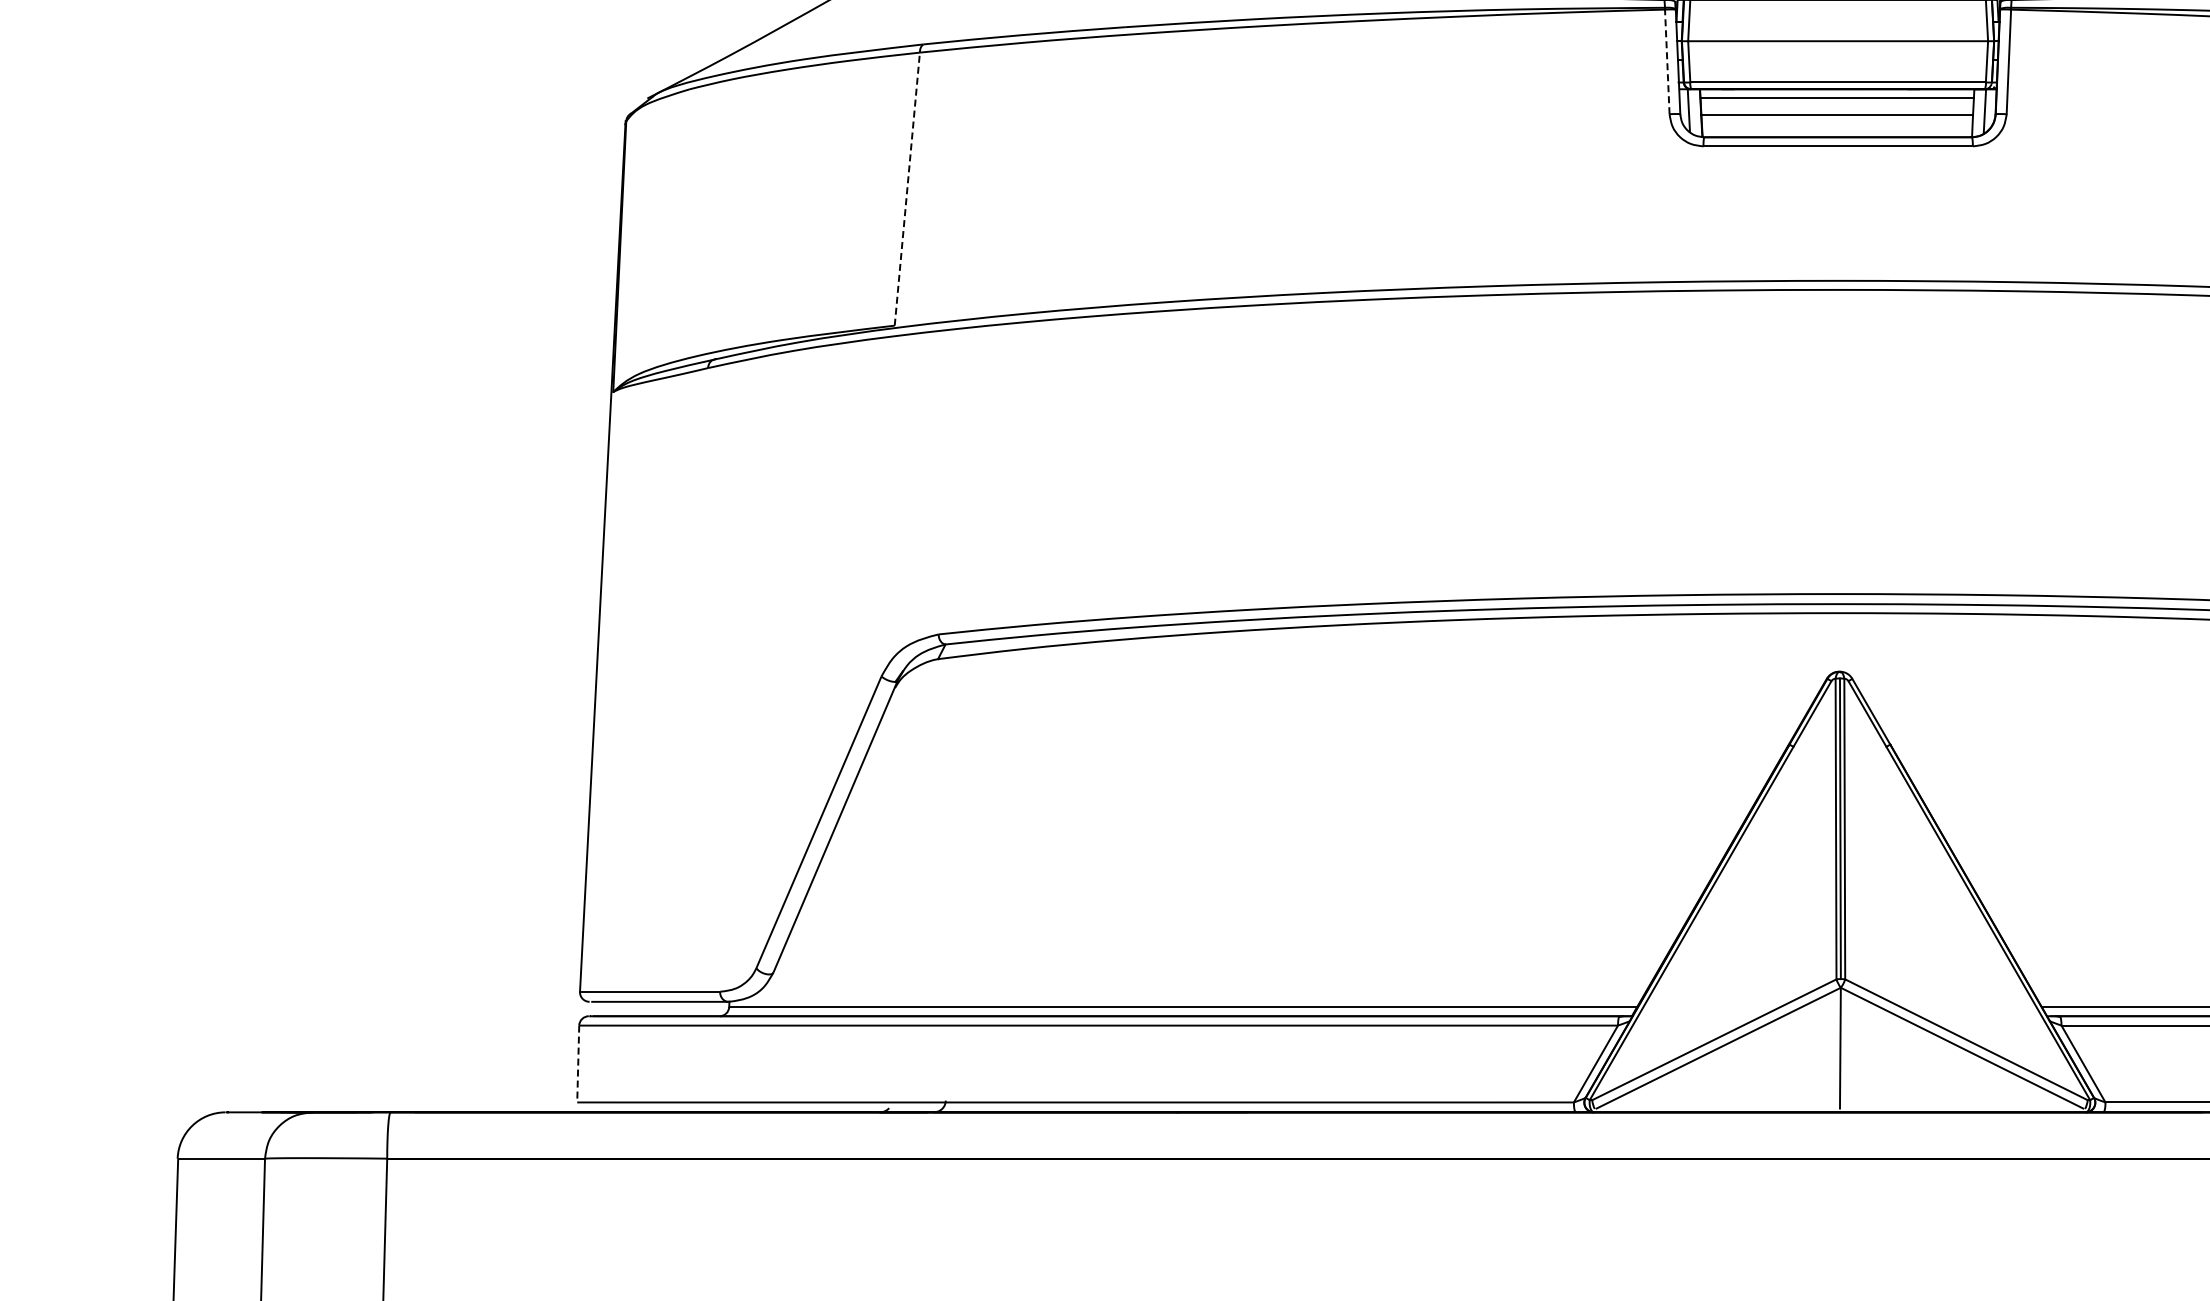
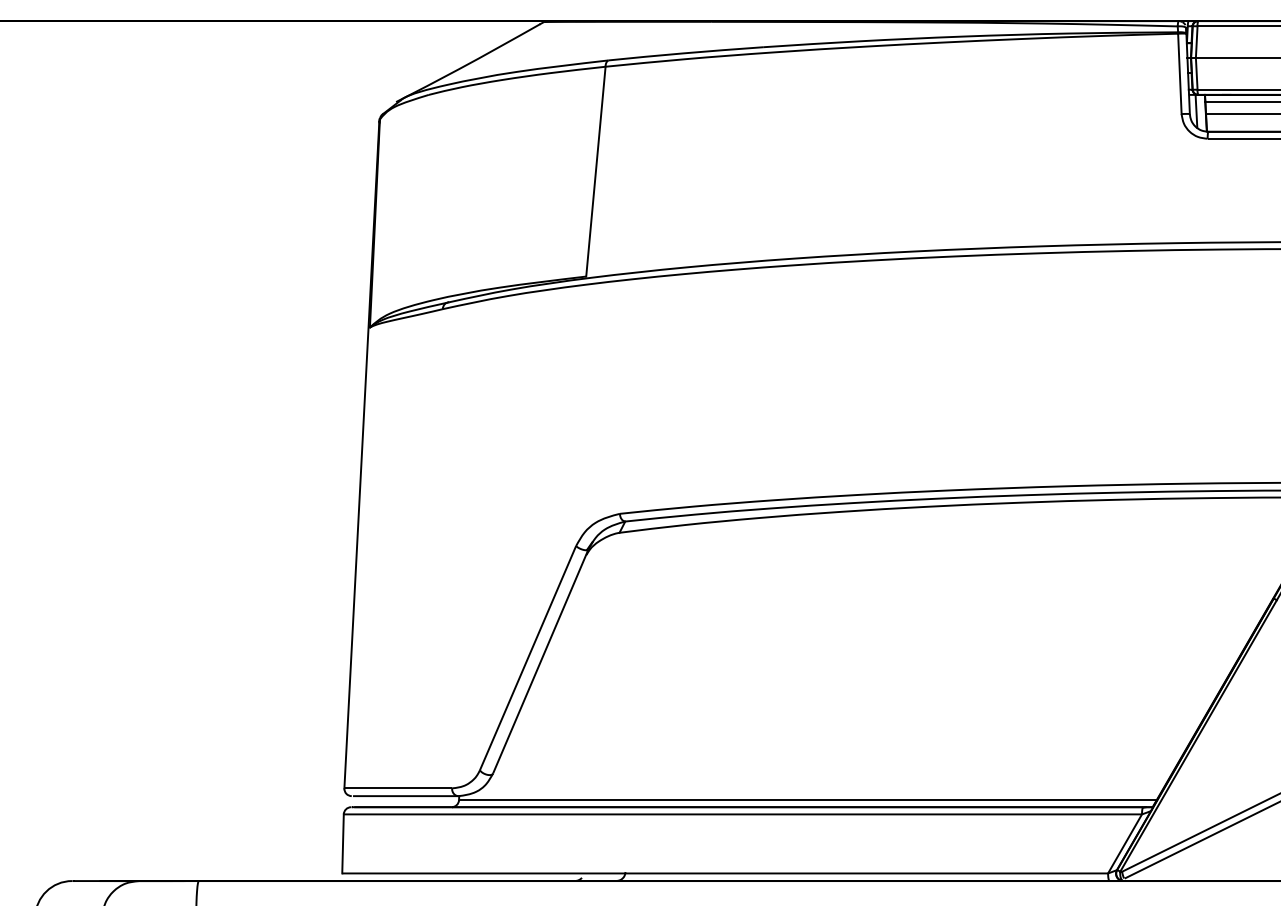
line: (1667, 61) -> (1180, 73), dashed -> solid
line: (907, 188) -> (596, 171), dashed -> solid
line: (578, 1064) -> (343, 844), dashed -> solid

